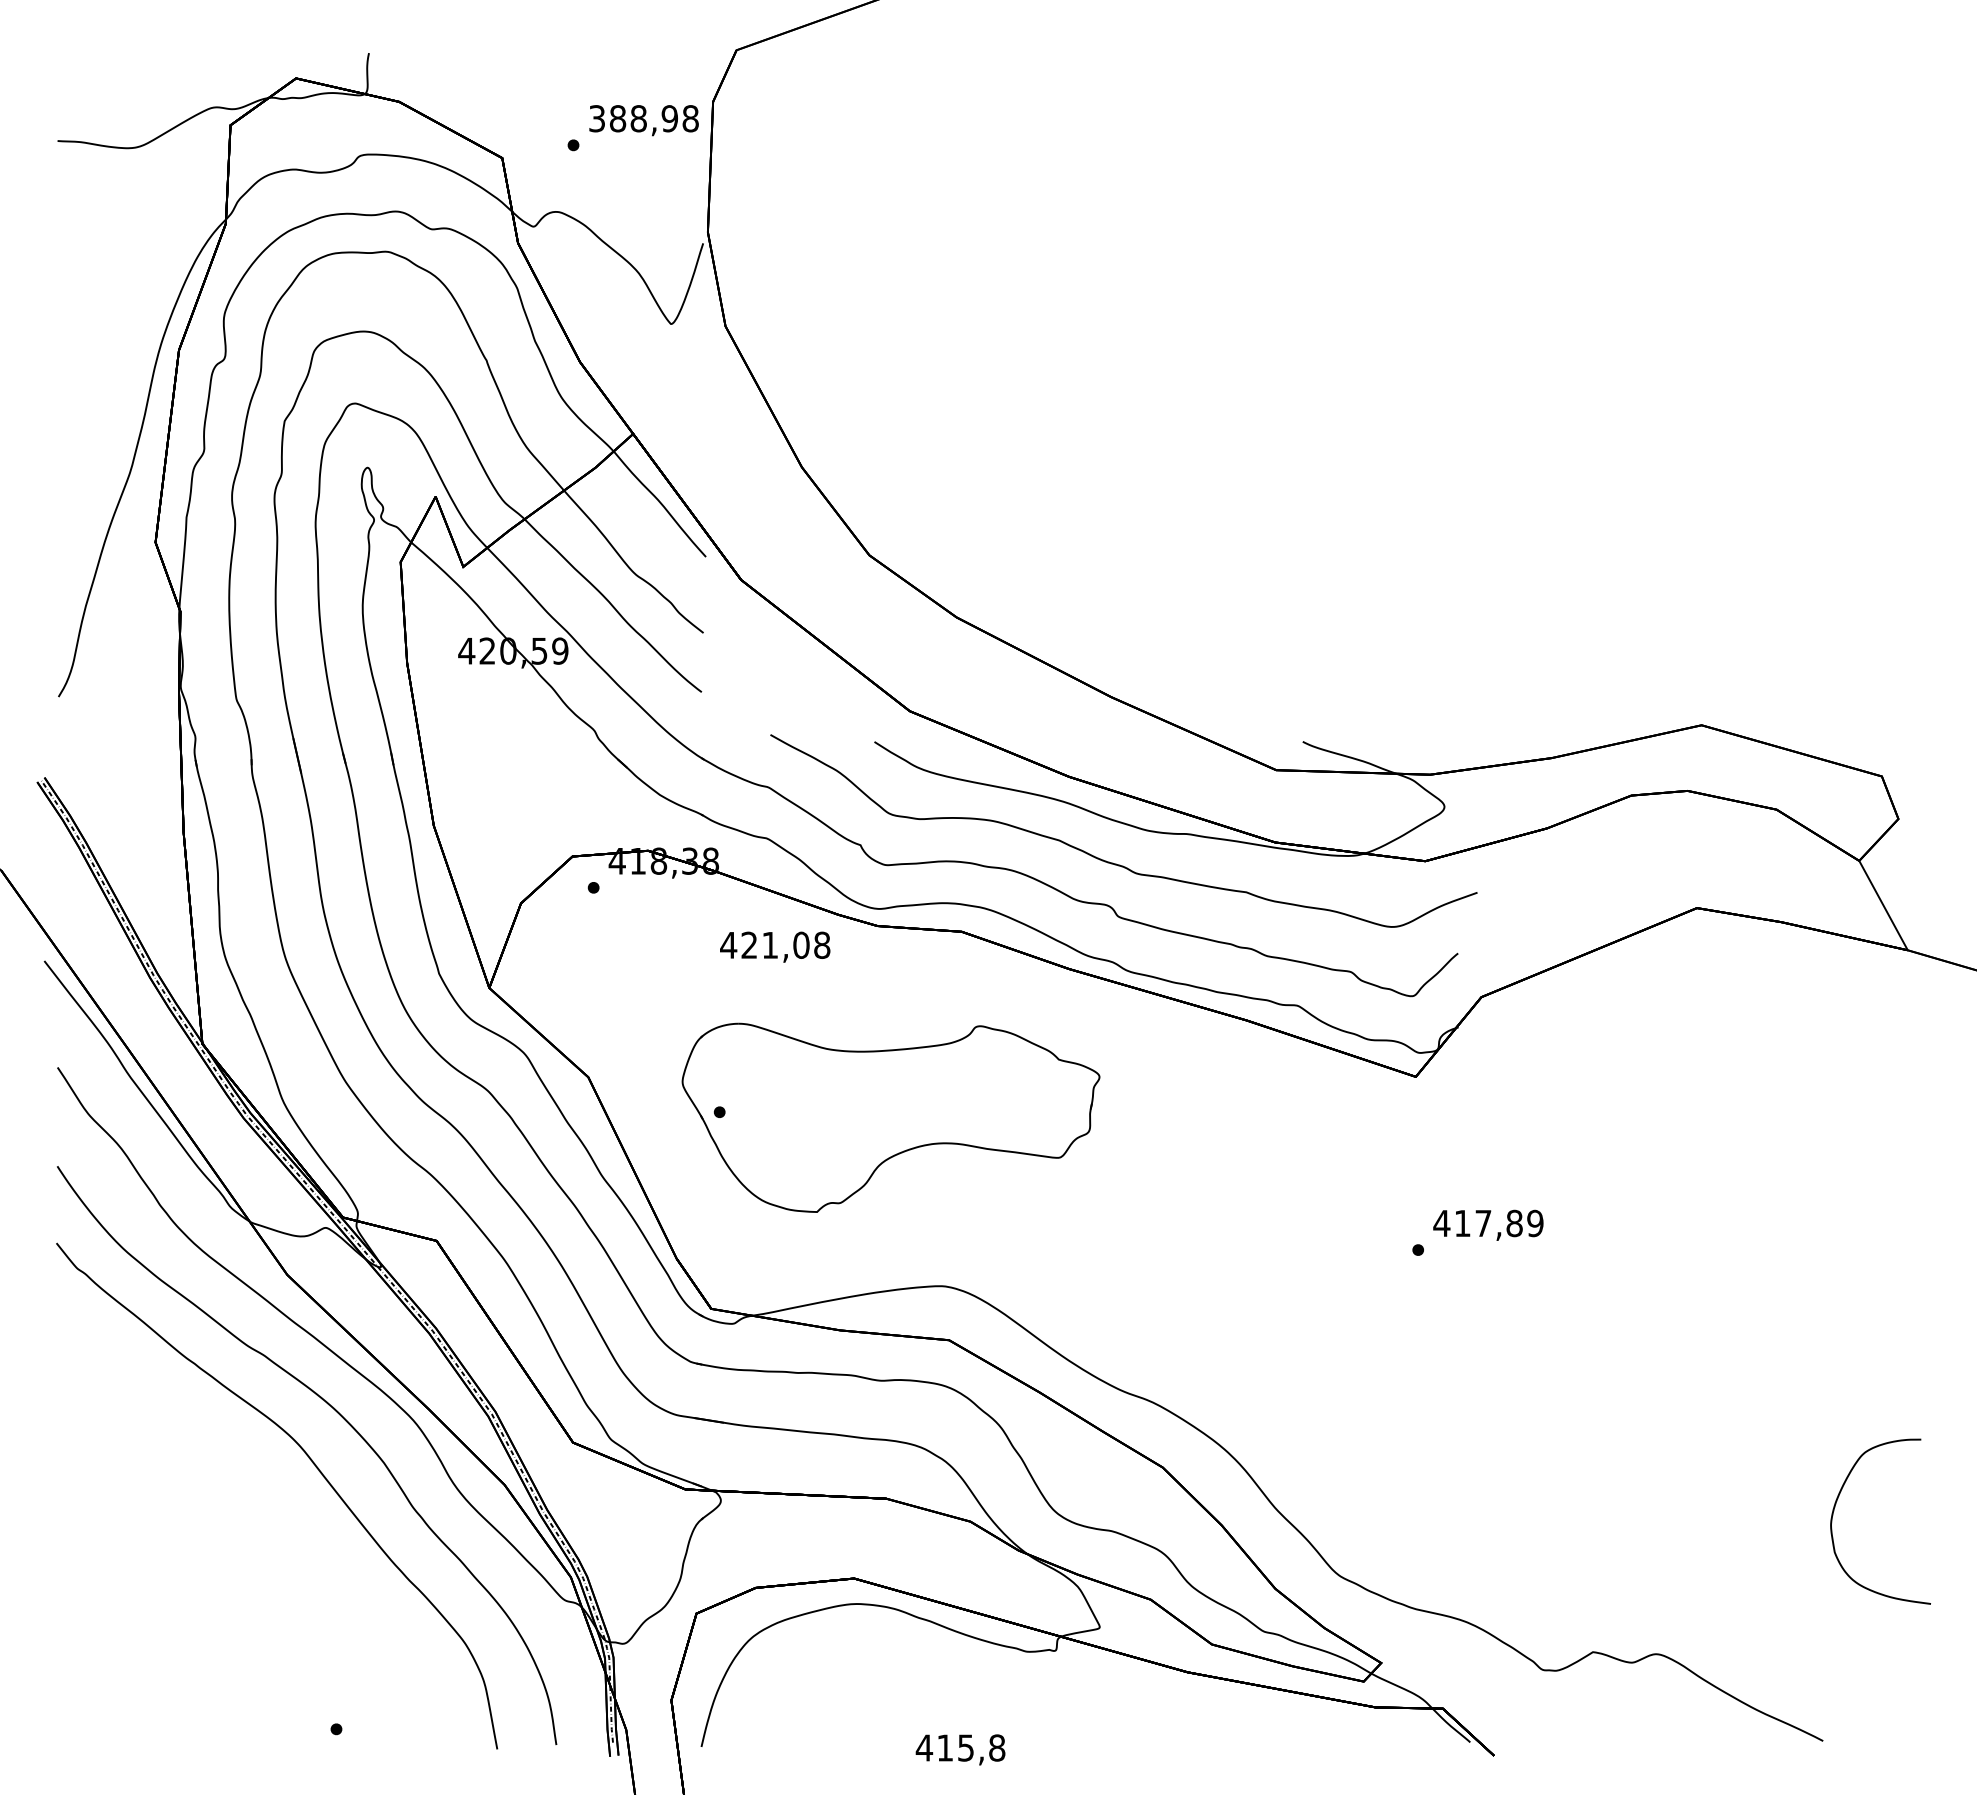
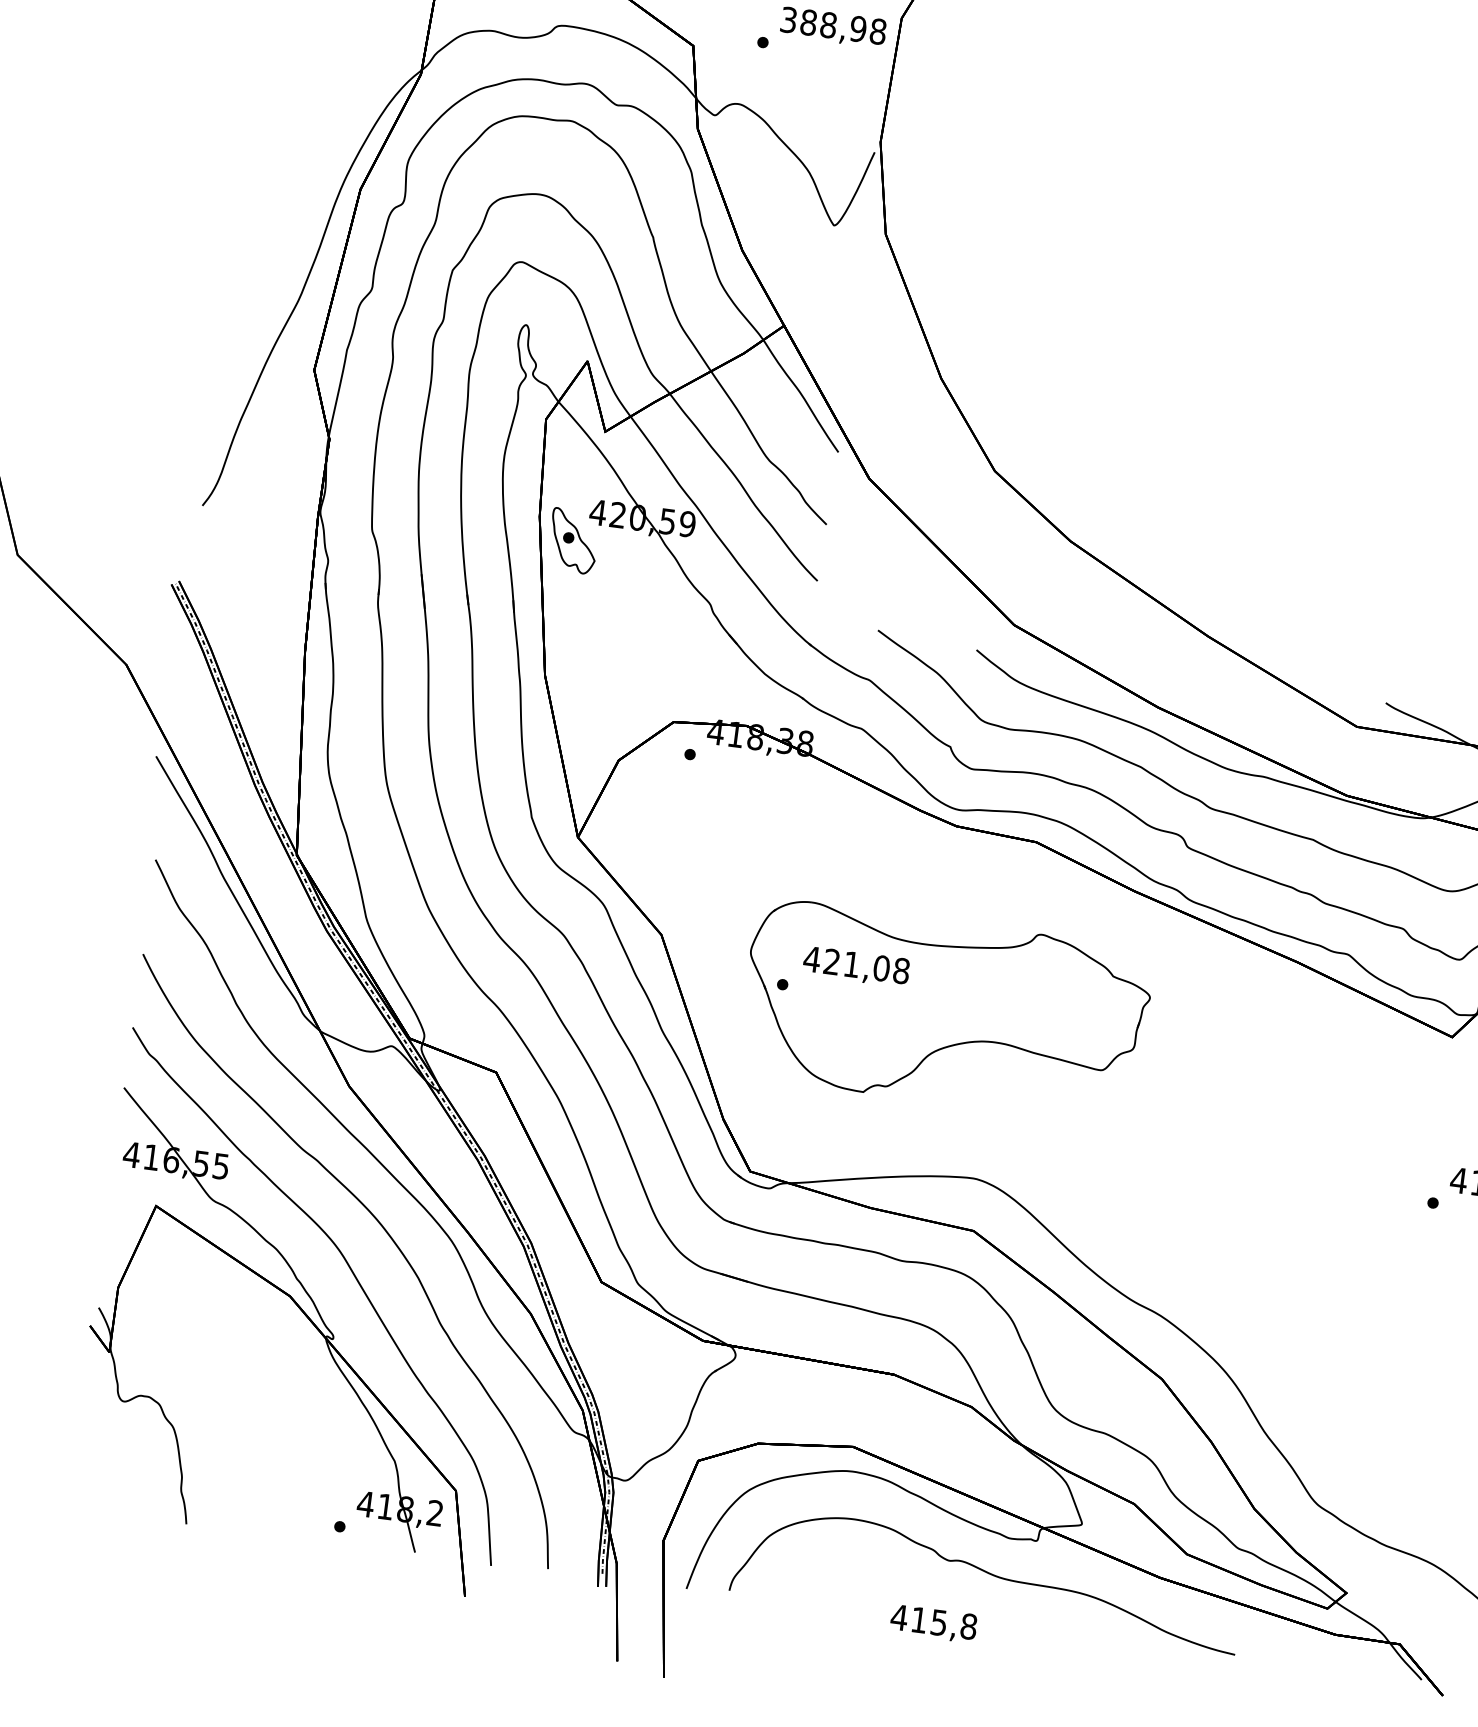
part: (444, 683) -> (572, 540), added
text: (775, 946) -> (856, 966), moved
part: (279, 1523) -> (310, 1323), added
curve: (1010, 1691) -> (988, 1574), added

